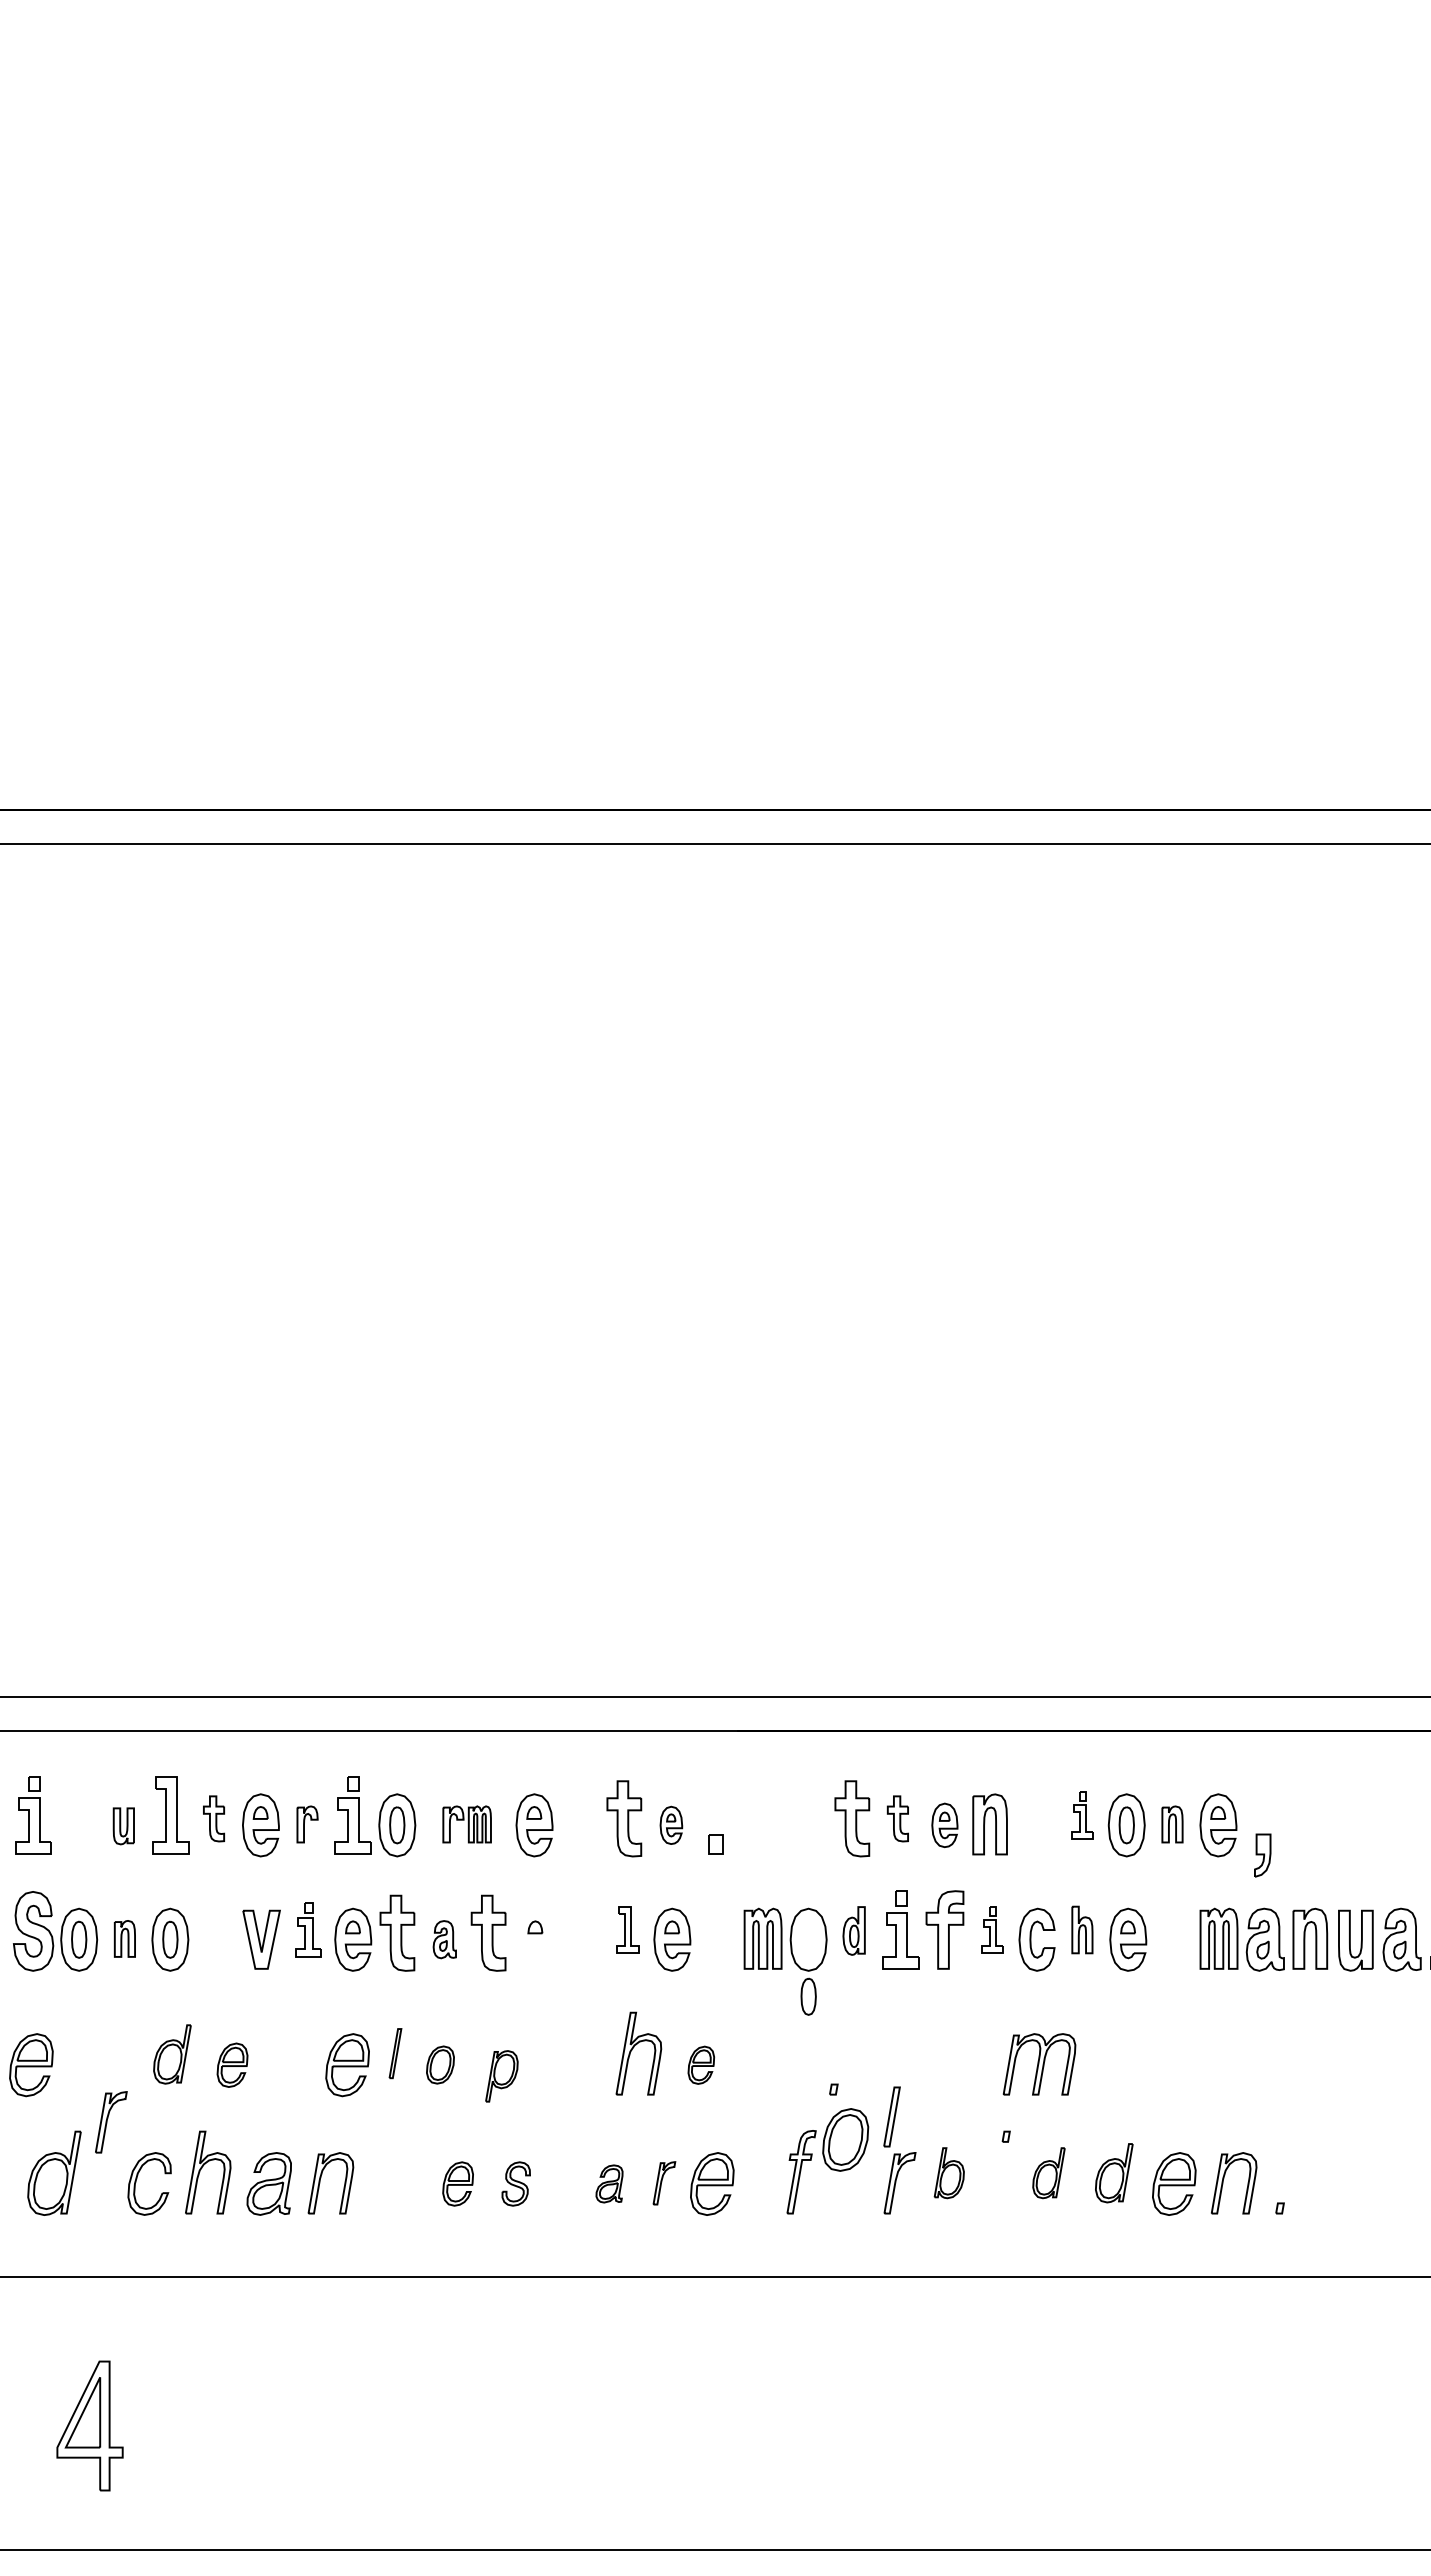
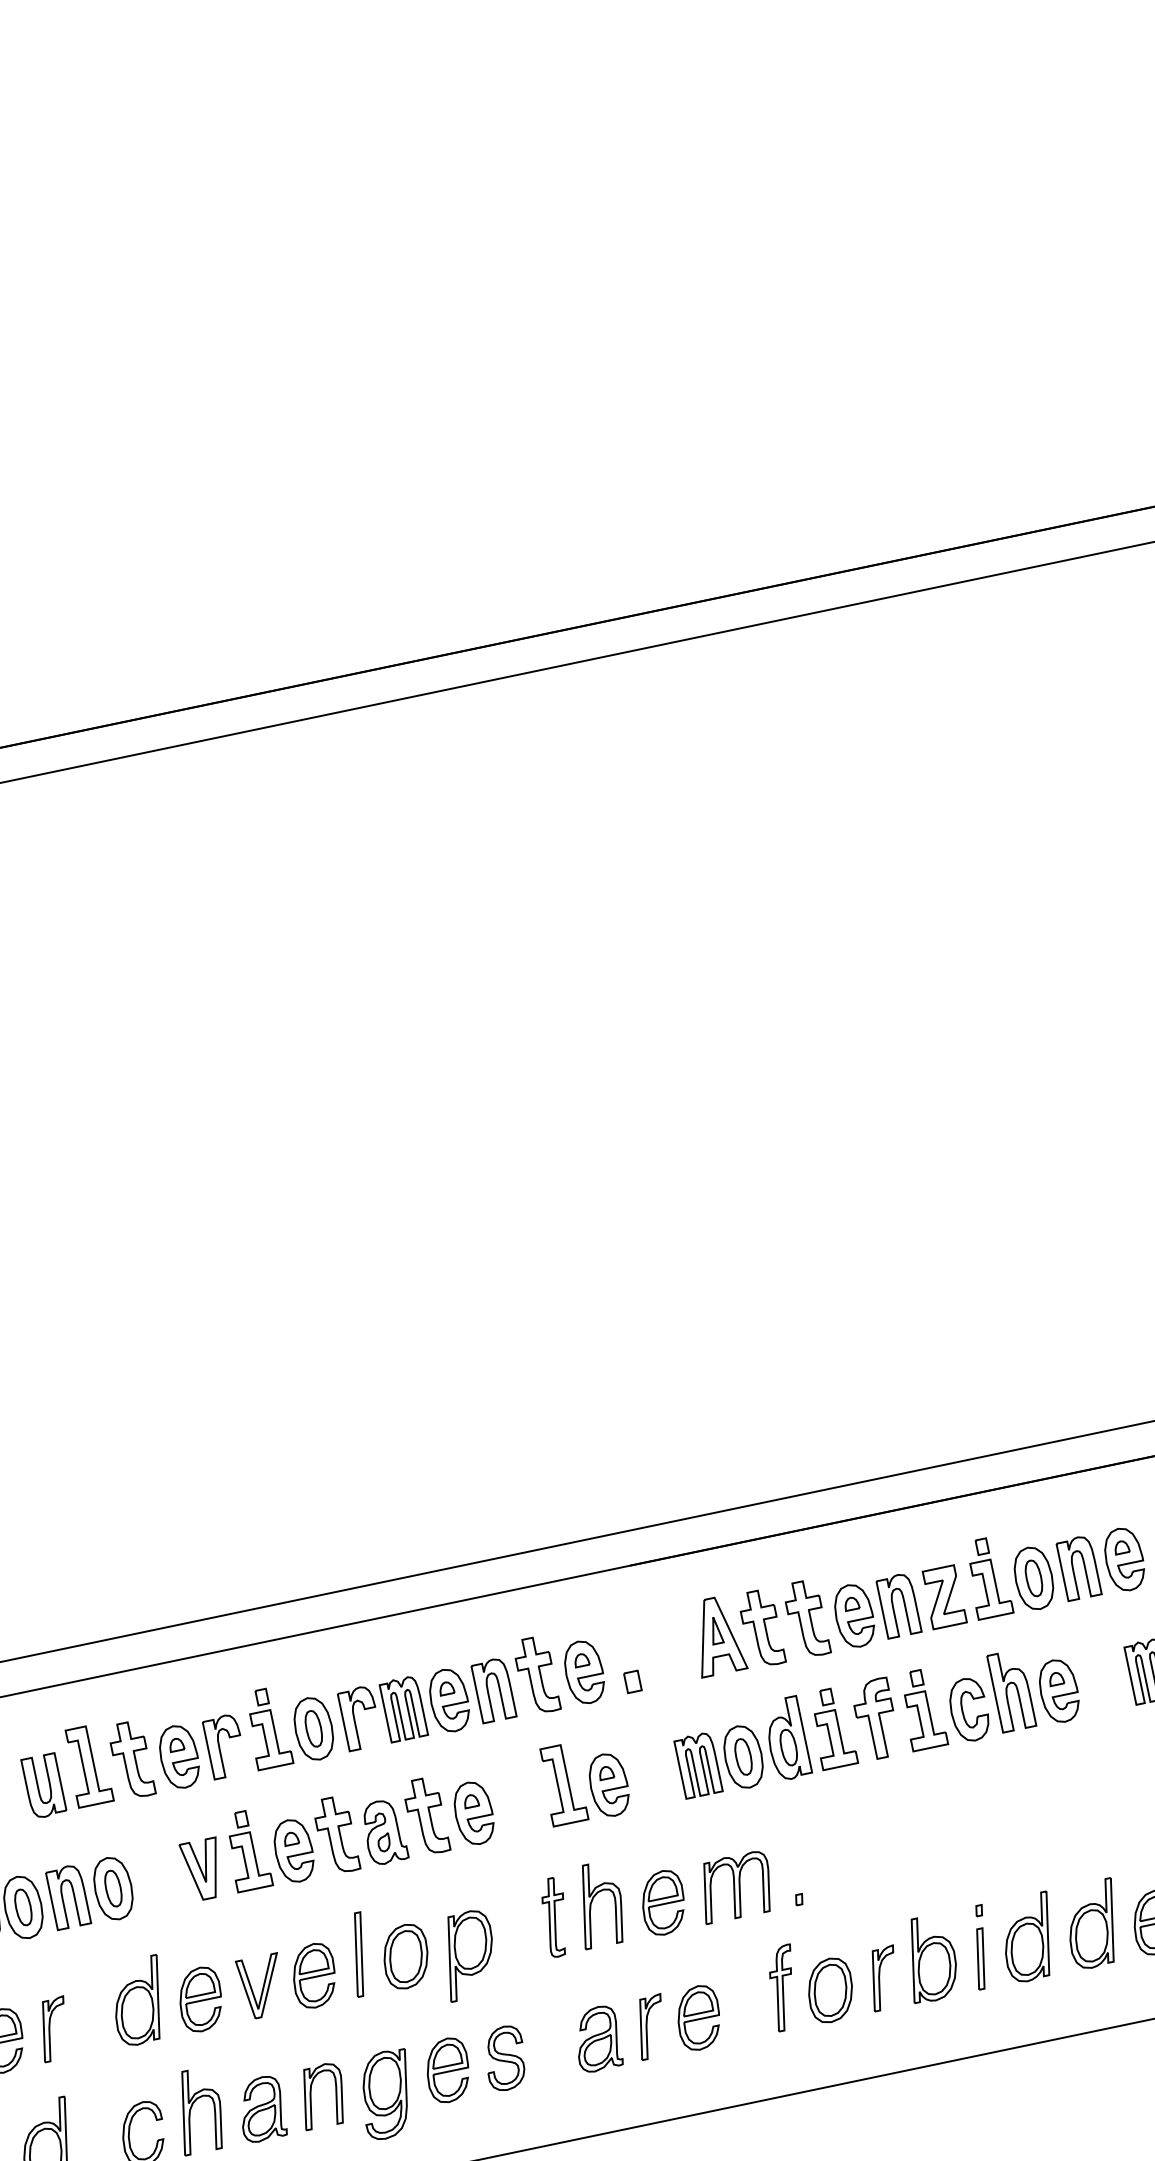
part: (1082, 1815) -> (988, 1577), size x1.67
part: (807, 1816) -> (716, 1635), added
part: (213, 1818) -> (131, 1760), size x1.67
part: (897, 1818) -> (806, 1618), size x1.67
part: (307, 1824) -> (225, 1746), size x1.67
part: (466, 1824) -> (382, 1713), size x1.67
part: (579, 1824) -> (493, 1690), added
part: (1172, 1824) -> (1078, 1568), size x1.67
part: (671, 1825) -> (584, 1672), size x1.67
part: (944, 1825) -> (854, 1616), size x1.43
part: (1035, 1825) -> (943, 1597), added
part: (123, 1826) -> (43, 1786), size x1.67
part: (308, 1929) -> (247, 1849), size x1.43
part: (627, 1929) -> (562, 1784), size x1.67
part: (992, 1929) -> (922, 1708), size x1.67
part: (1082, 1929) -> (1011, 1690), size x1.67
part: (853, 1930) -> (785, 1738), size x1.67
part: (124, 1938) -> (67, 1896), size x1.67
part: (444, 1939) -> (383, 1831), size x1.67
part: (535, 1939) -> (473, 1813), added
part: (808, 1996) -> (743, 1756), moved
part: (395, 2053) -> (359, 1954), size x1.67
part: (172, 2054) -> (139, 2001), size x1.43
part: (593, 2056) -> (555, 1916), added
part: (295, 2064) -> (262, 1985), added
part: (440, 2064) -> (405, 1956), size x1.67
part: (1039, 2064) -> (735, 1887), moved
part: (232, 2065) -> (200, 1999), size x1.43
part: (701, 2065) -> (663, 1903), size x1.67
part: (501, 2076) -> (468, 1955), size x1.67
part: (891, 2116) -> (980, 1958), moved
part: (111, 2122) -> (54, 2029), moved
part: (845, 2139) -> (830, 1989), moved
part: (949, 2172) -> (930, 1957), size x1.67
part: (1048, 2172) -> (1028, 1937), size x1.67
part: (1114, 2172) -> (1093, 1923), size x1.43
part: (457, 2183) -> (447, 2070), size x1.43
part: (515, 2183) -> (504, 2058), size x1.43
part: (609, 2183) -> (597, 2038), size x1.67
part: (664, 2183) -> (651, 2027), size x1.43
part: (394, 2195) -> (387, 2094), added

